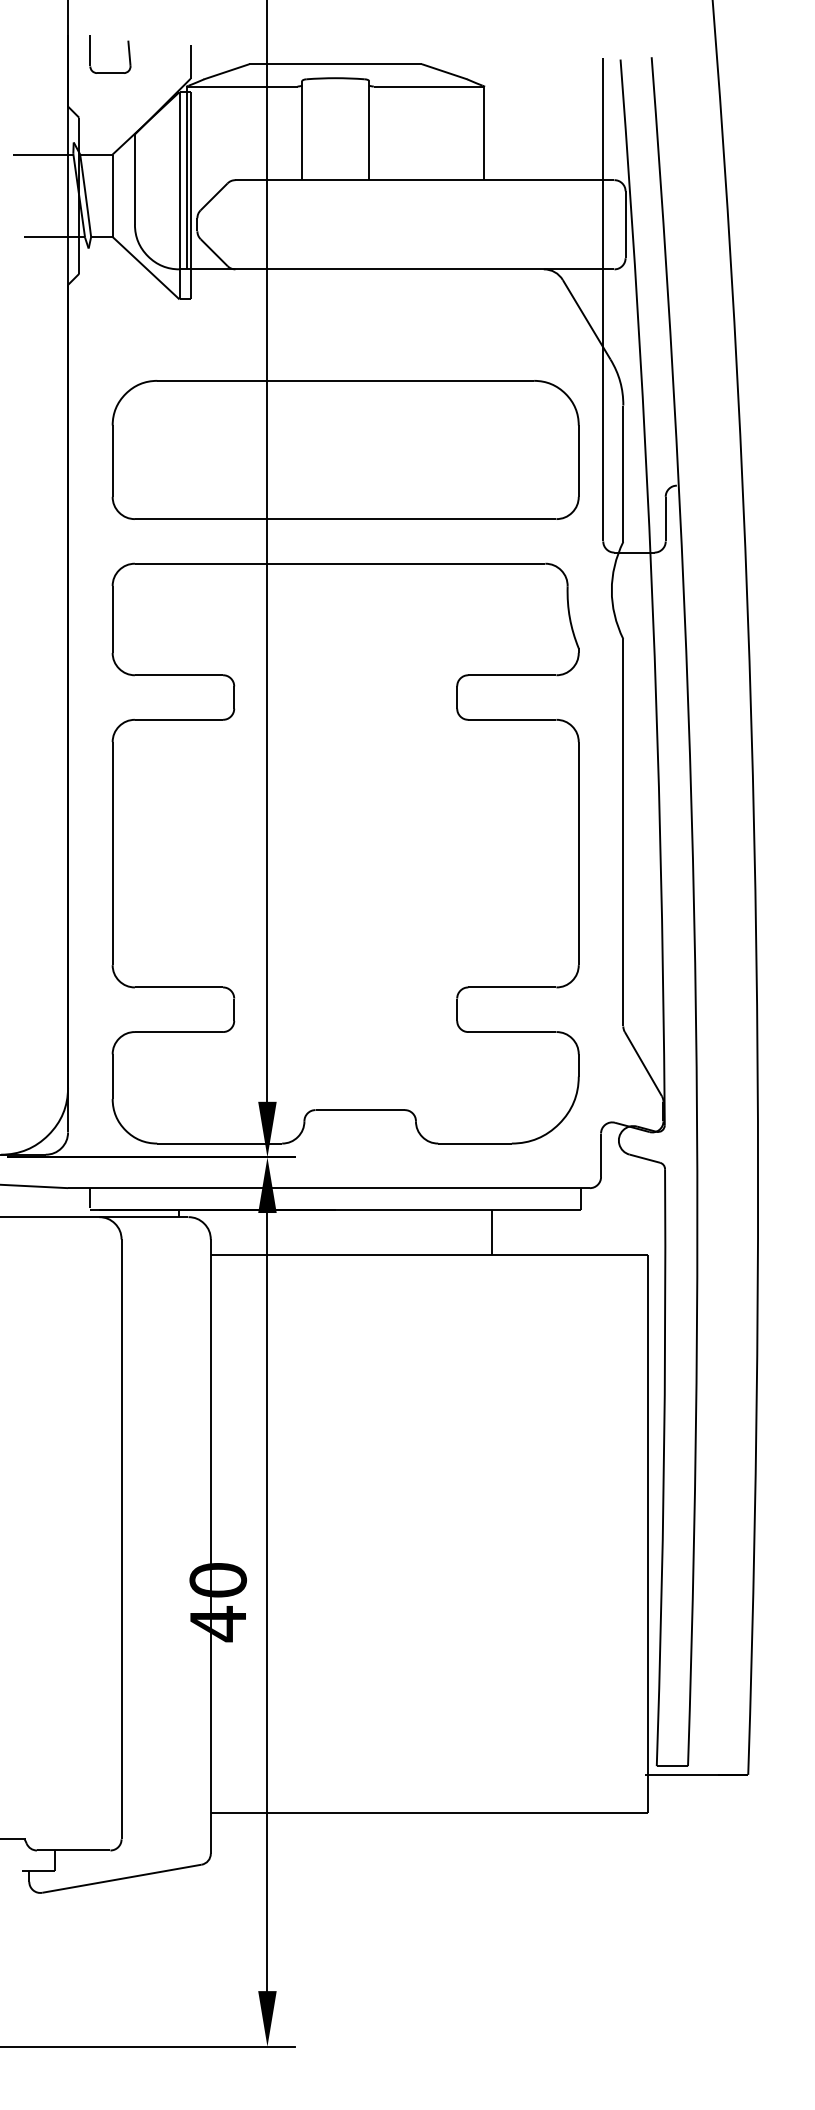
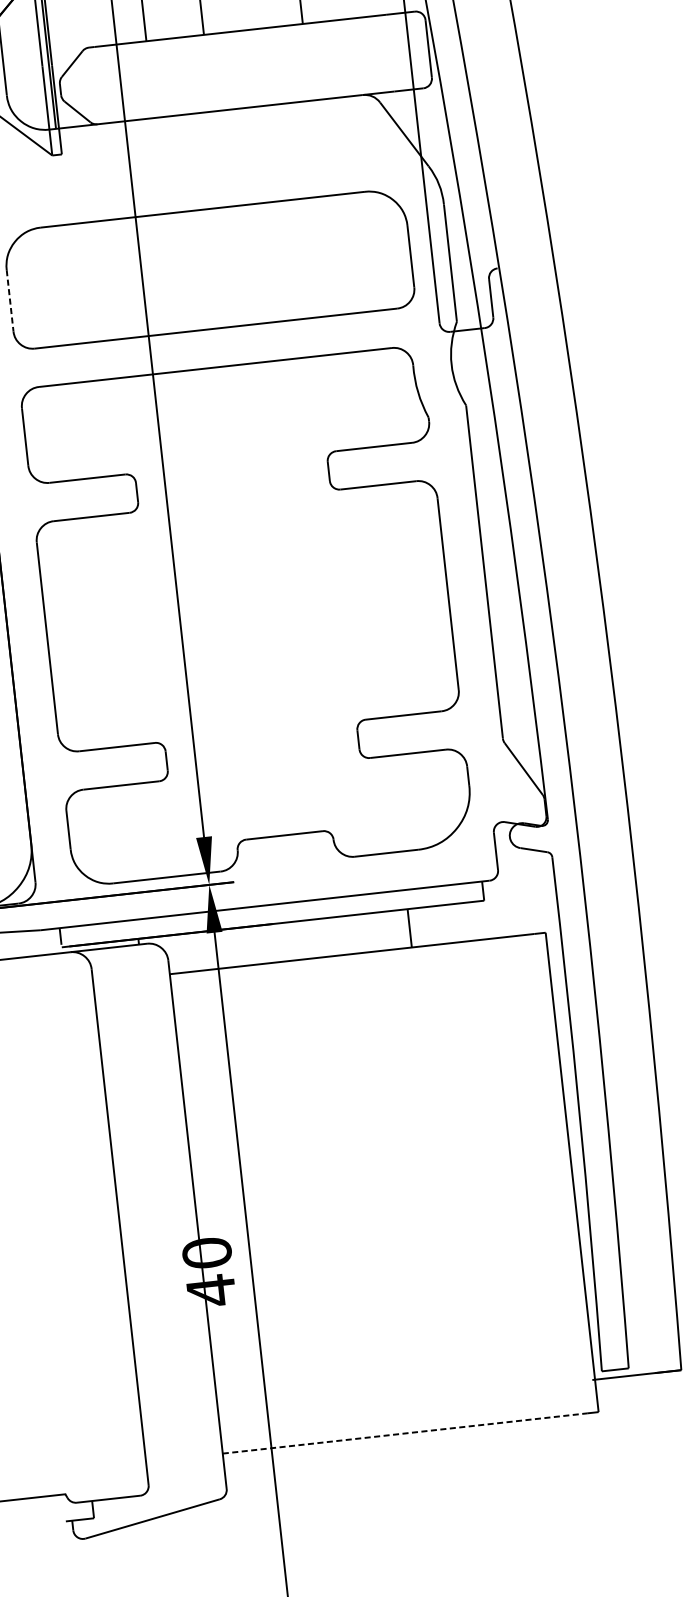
line: (112, 461) -> (10, 301), solid -> dashed
line: (422, 1812) -> (404, 1433), solid -> dashed

